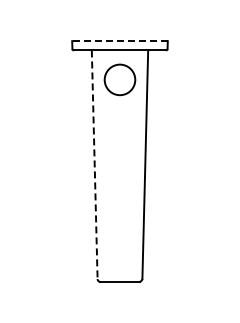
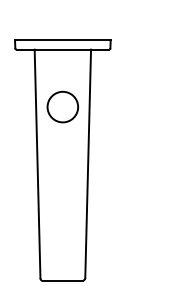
line: (119, 41) -> (62, 40), dashed -> solid
circle: (119, 79) -> (62, 106), moved
line: (94, 165) -> (37, 164), dashed -> solid

